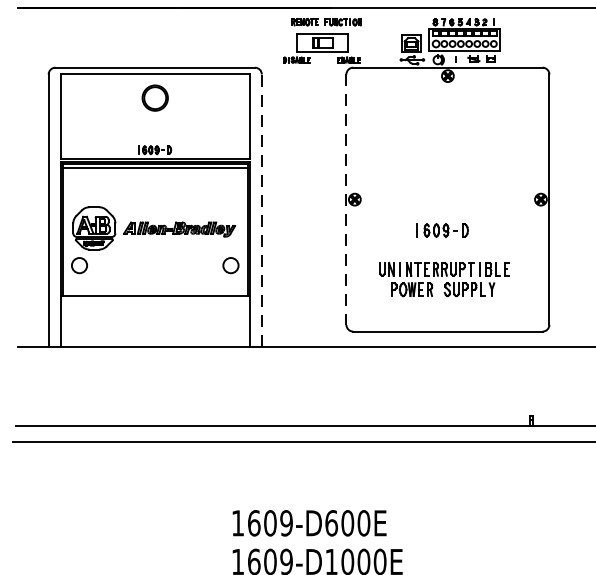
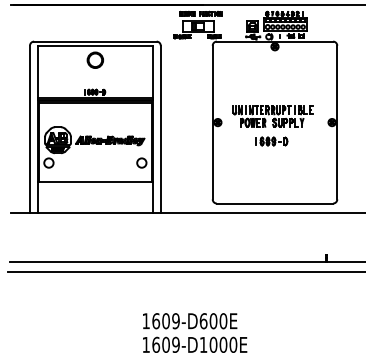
line: (346, 199) -> (212, 122), dashed -> solid
line: (261, 210) -> (160, 129), dashed -> solid
part: (443, 279) -> (272, 116), moved

